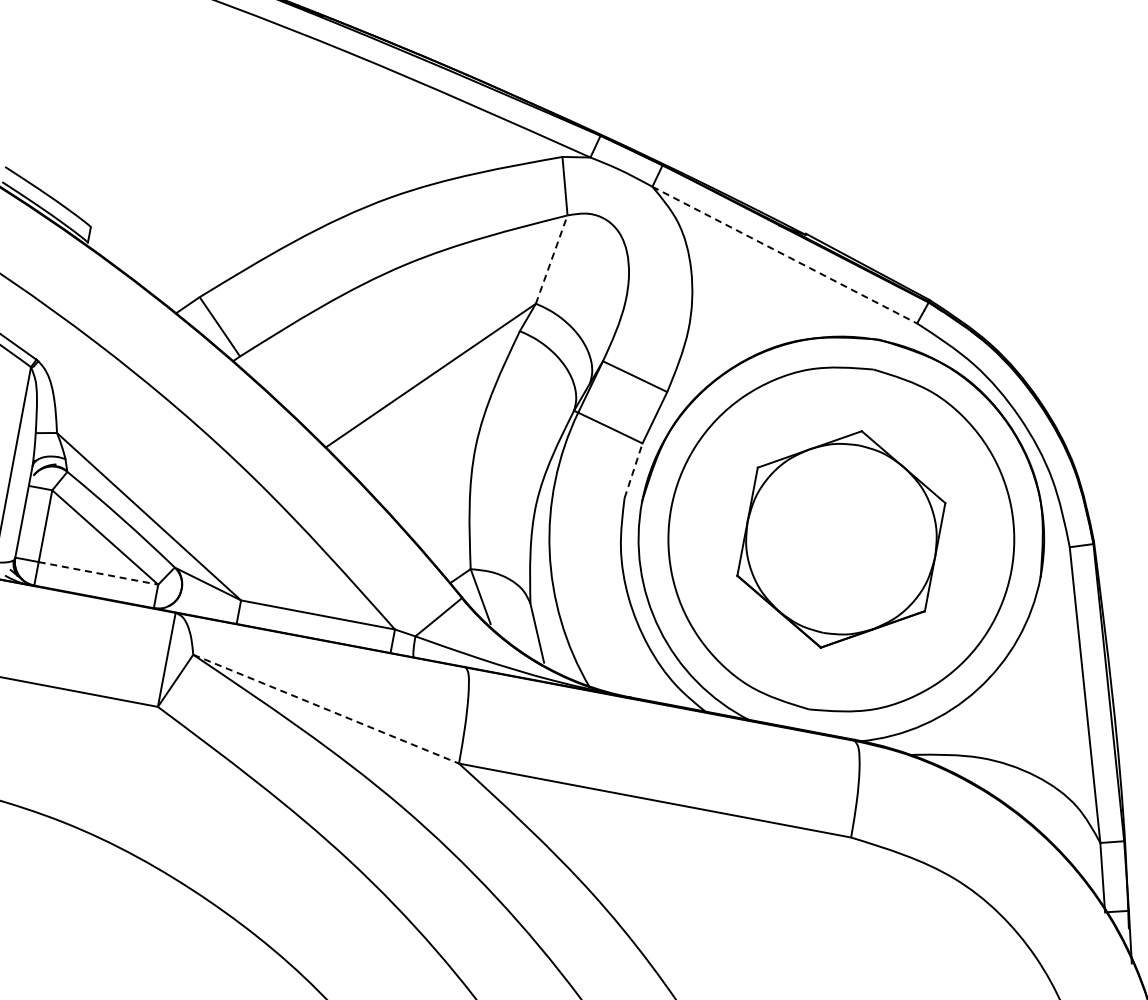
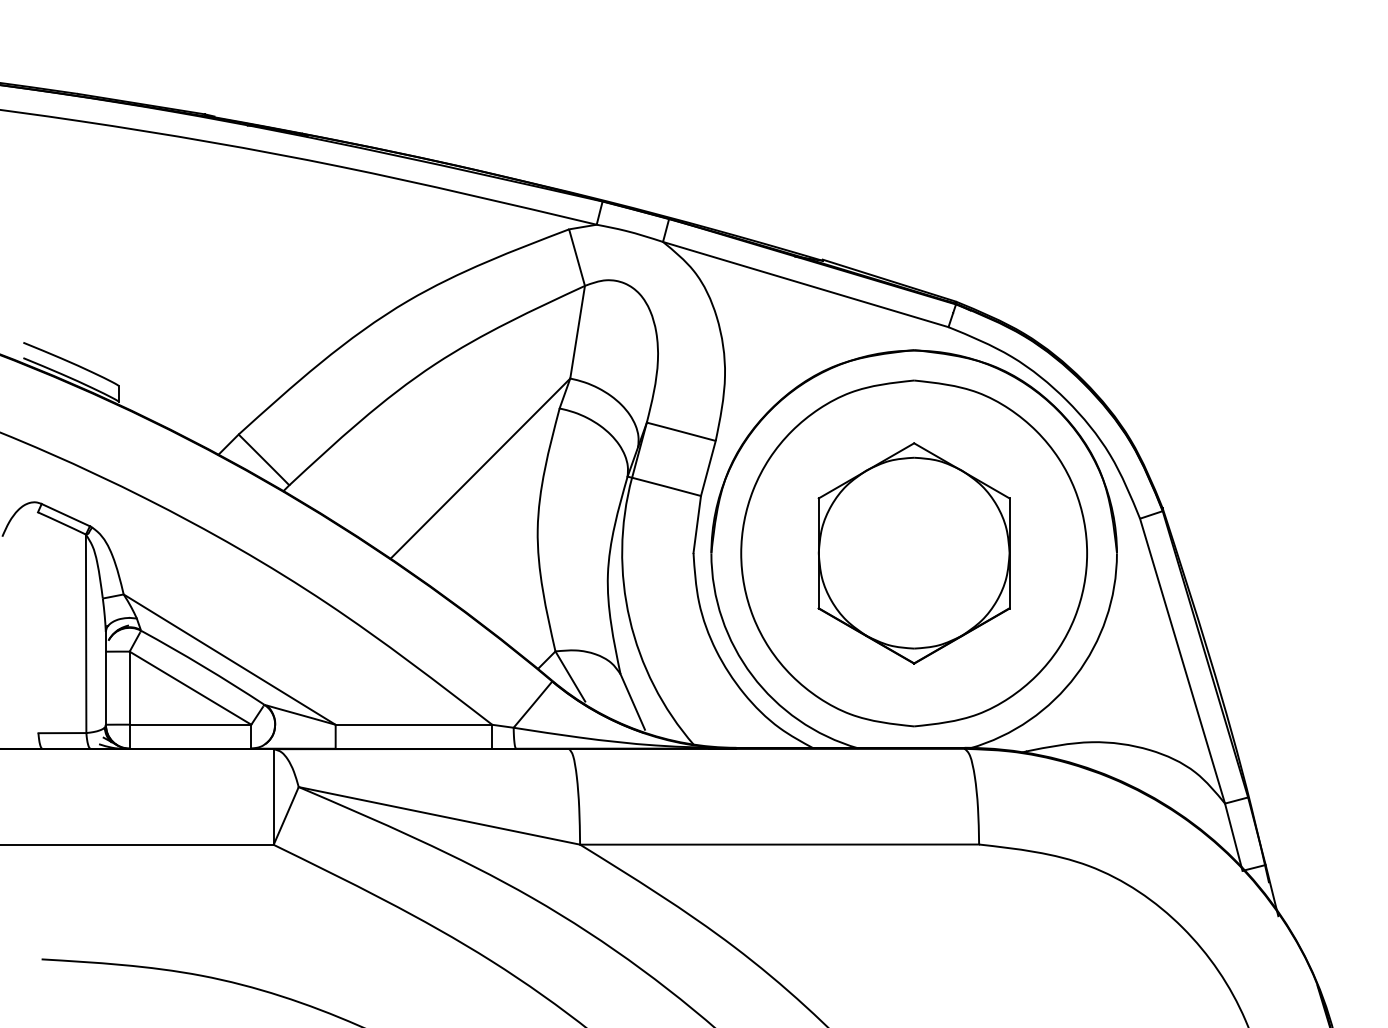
line: (784, 255) -> (805, 284), dashed -> solid
line: (551, 259) -> (577, 332), dashed -> solid
line: (633, 470) -> (697, 524), dashed -> solid
line: (98, 573) -> (190, 724), dashed -> solid
line: (326, 708) -> (439, 815), dashed -> solid

